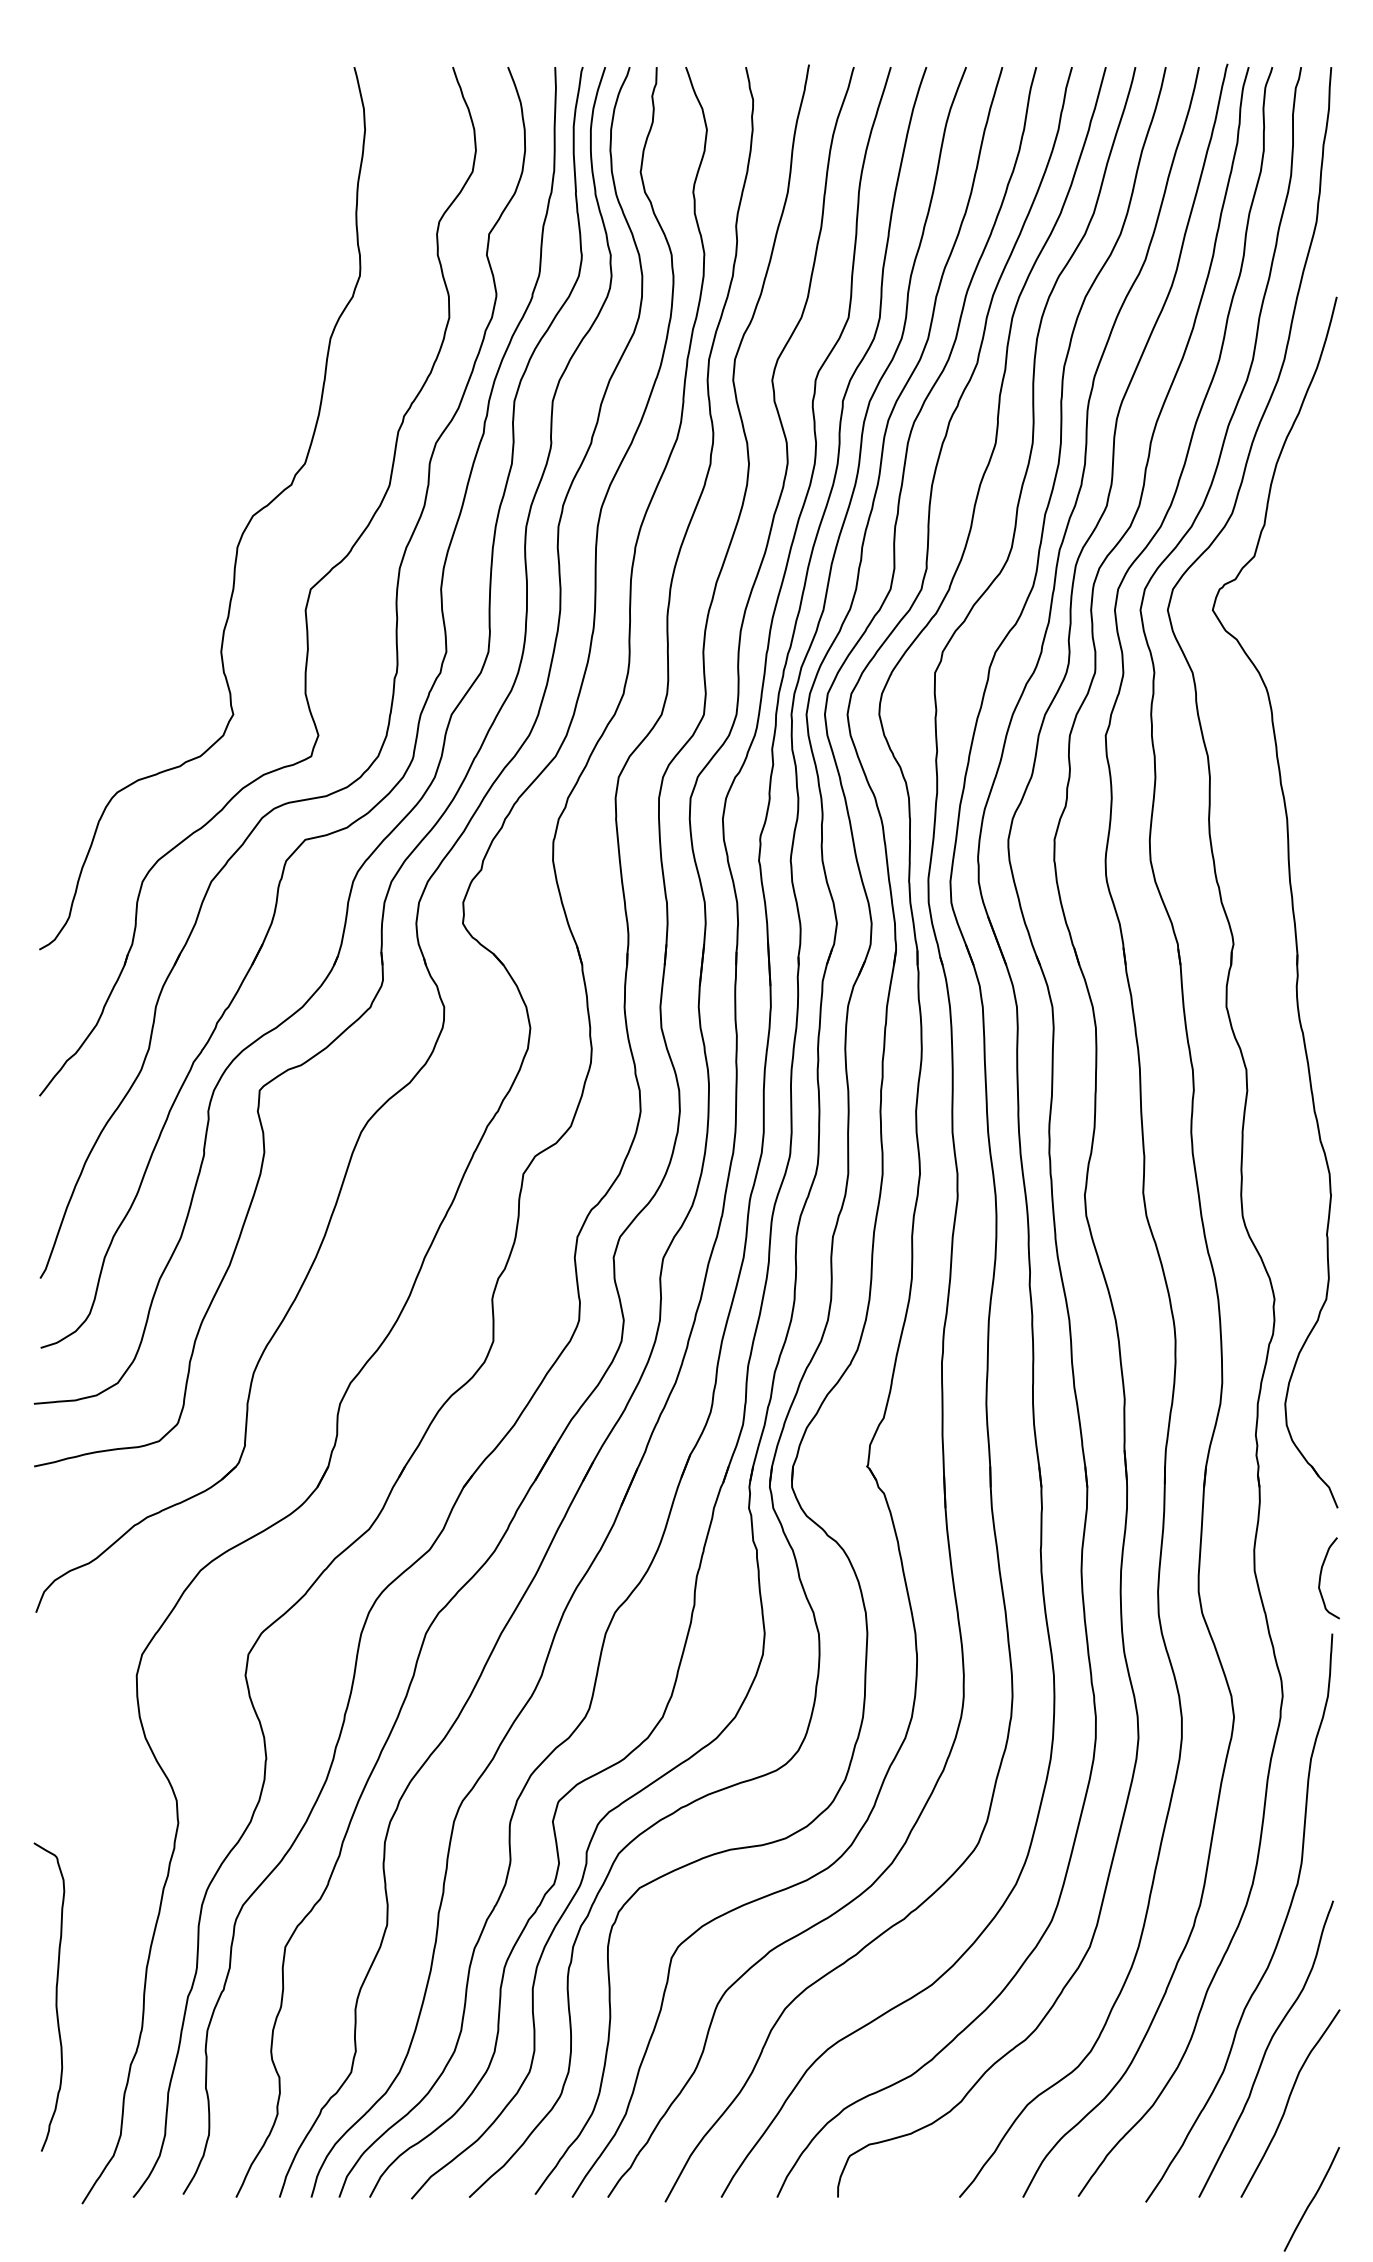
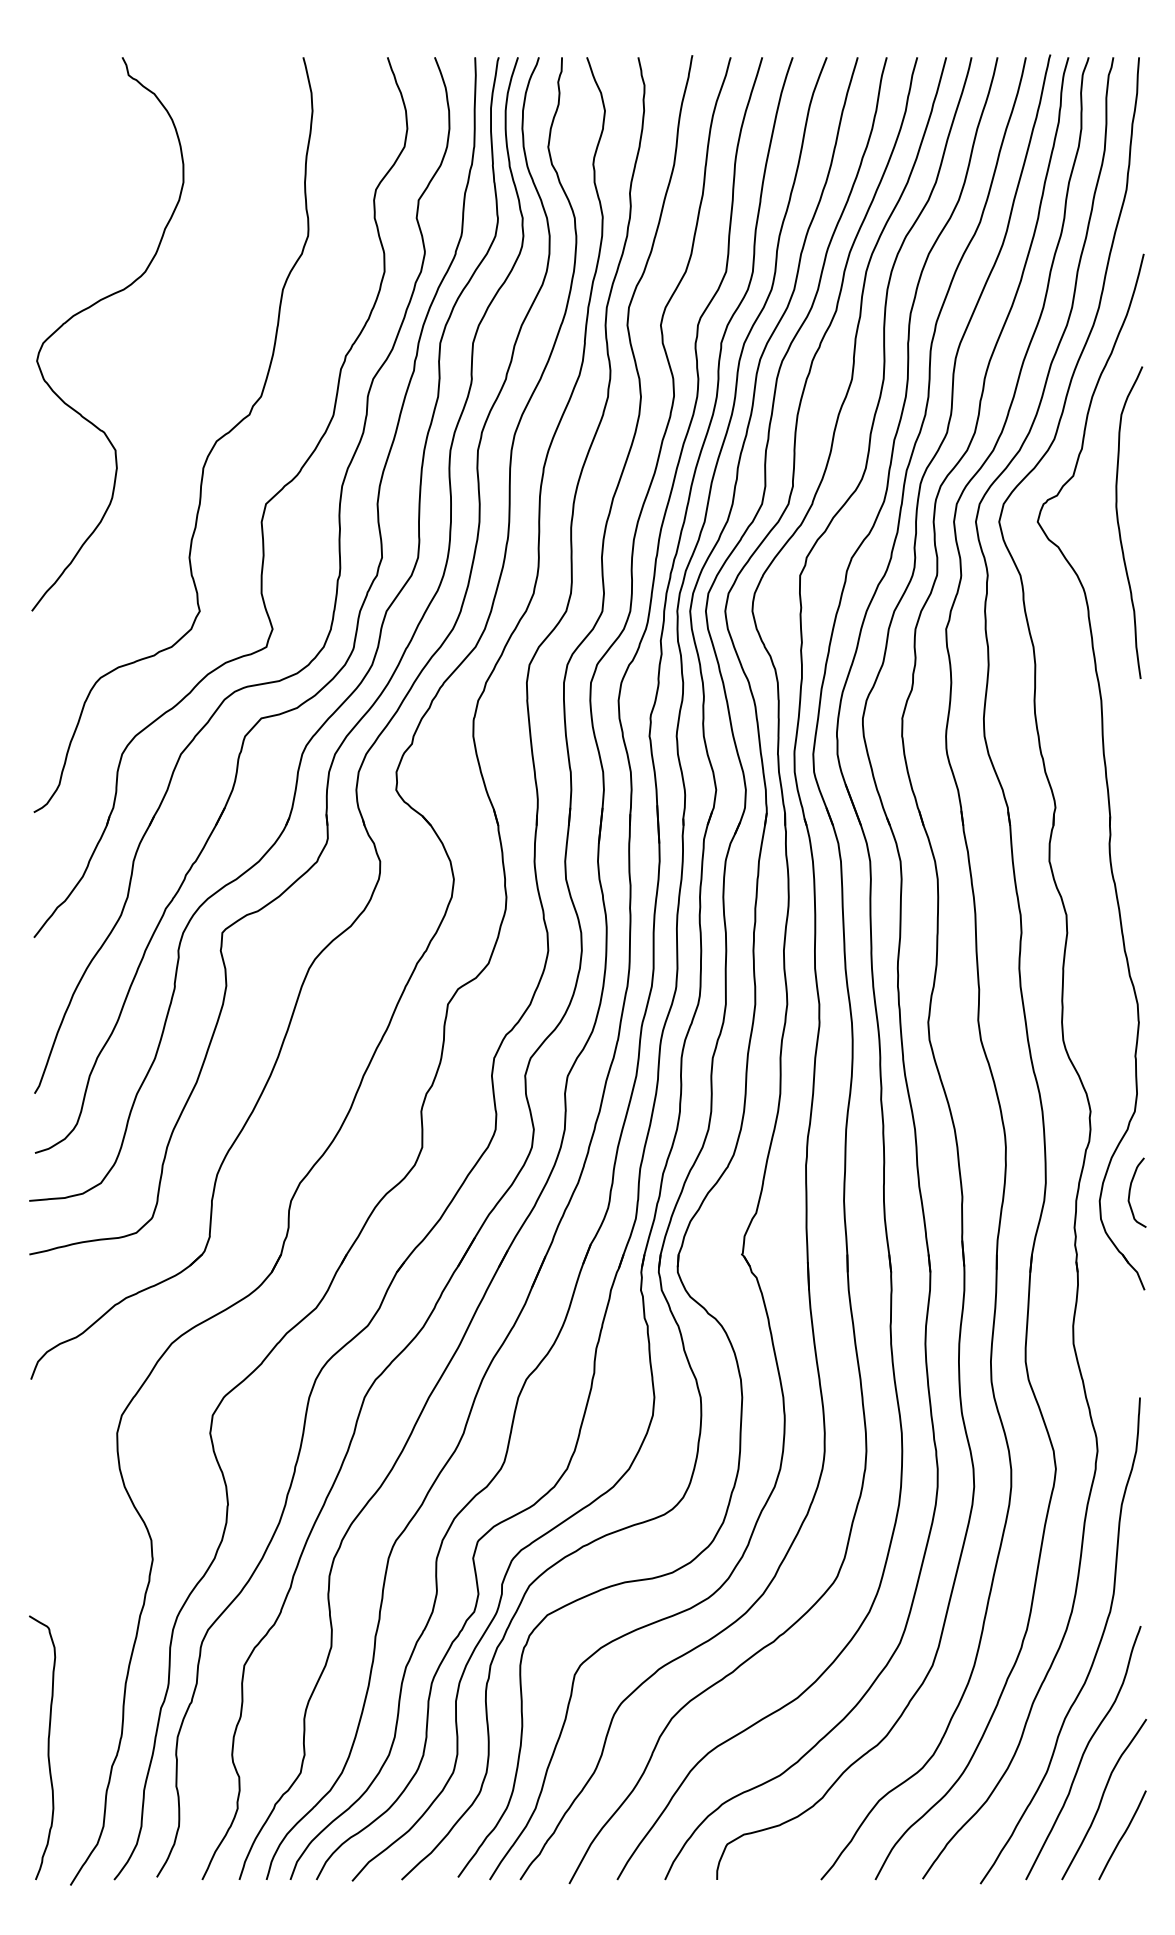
curve: (104, 360) -> (89, 308), added
curve: (1308, 614) -> (1119, 525), added
curve: (1321, 1576) -> (1130, 1191), moved
curve: (55, 1996) -> (47, 1747), moved
curve: (1311, 2199) -> (1122, 1835), moved

